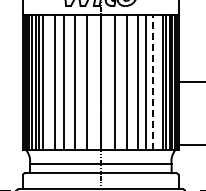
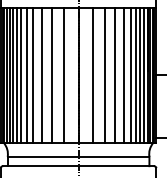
line: (48, 81) -> (26, 74), added
line: (152, 81) -> (130, 74), dashed -> solid
line: (158, 81) -> (136, 74), added

